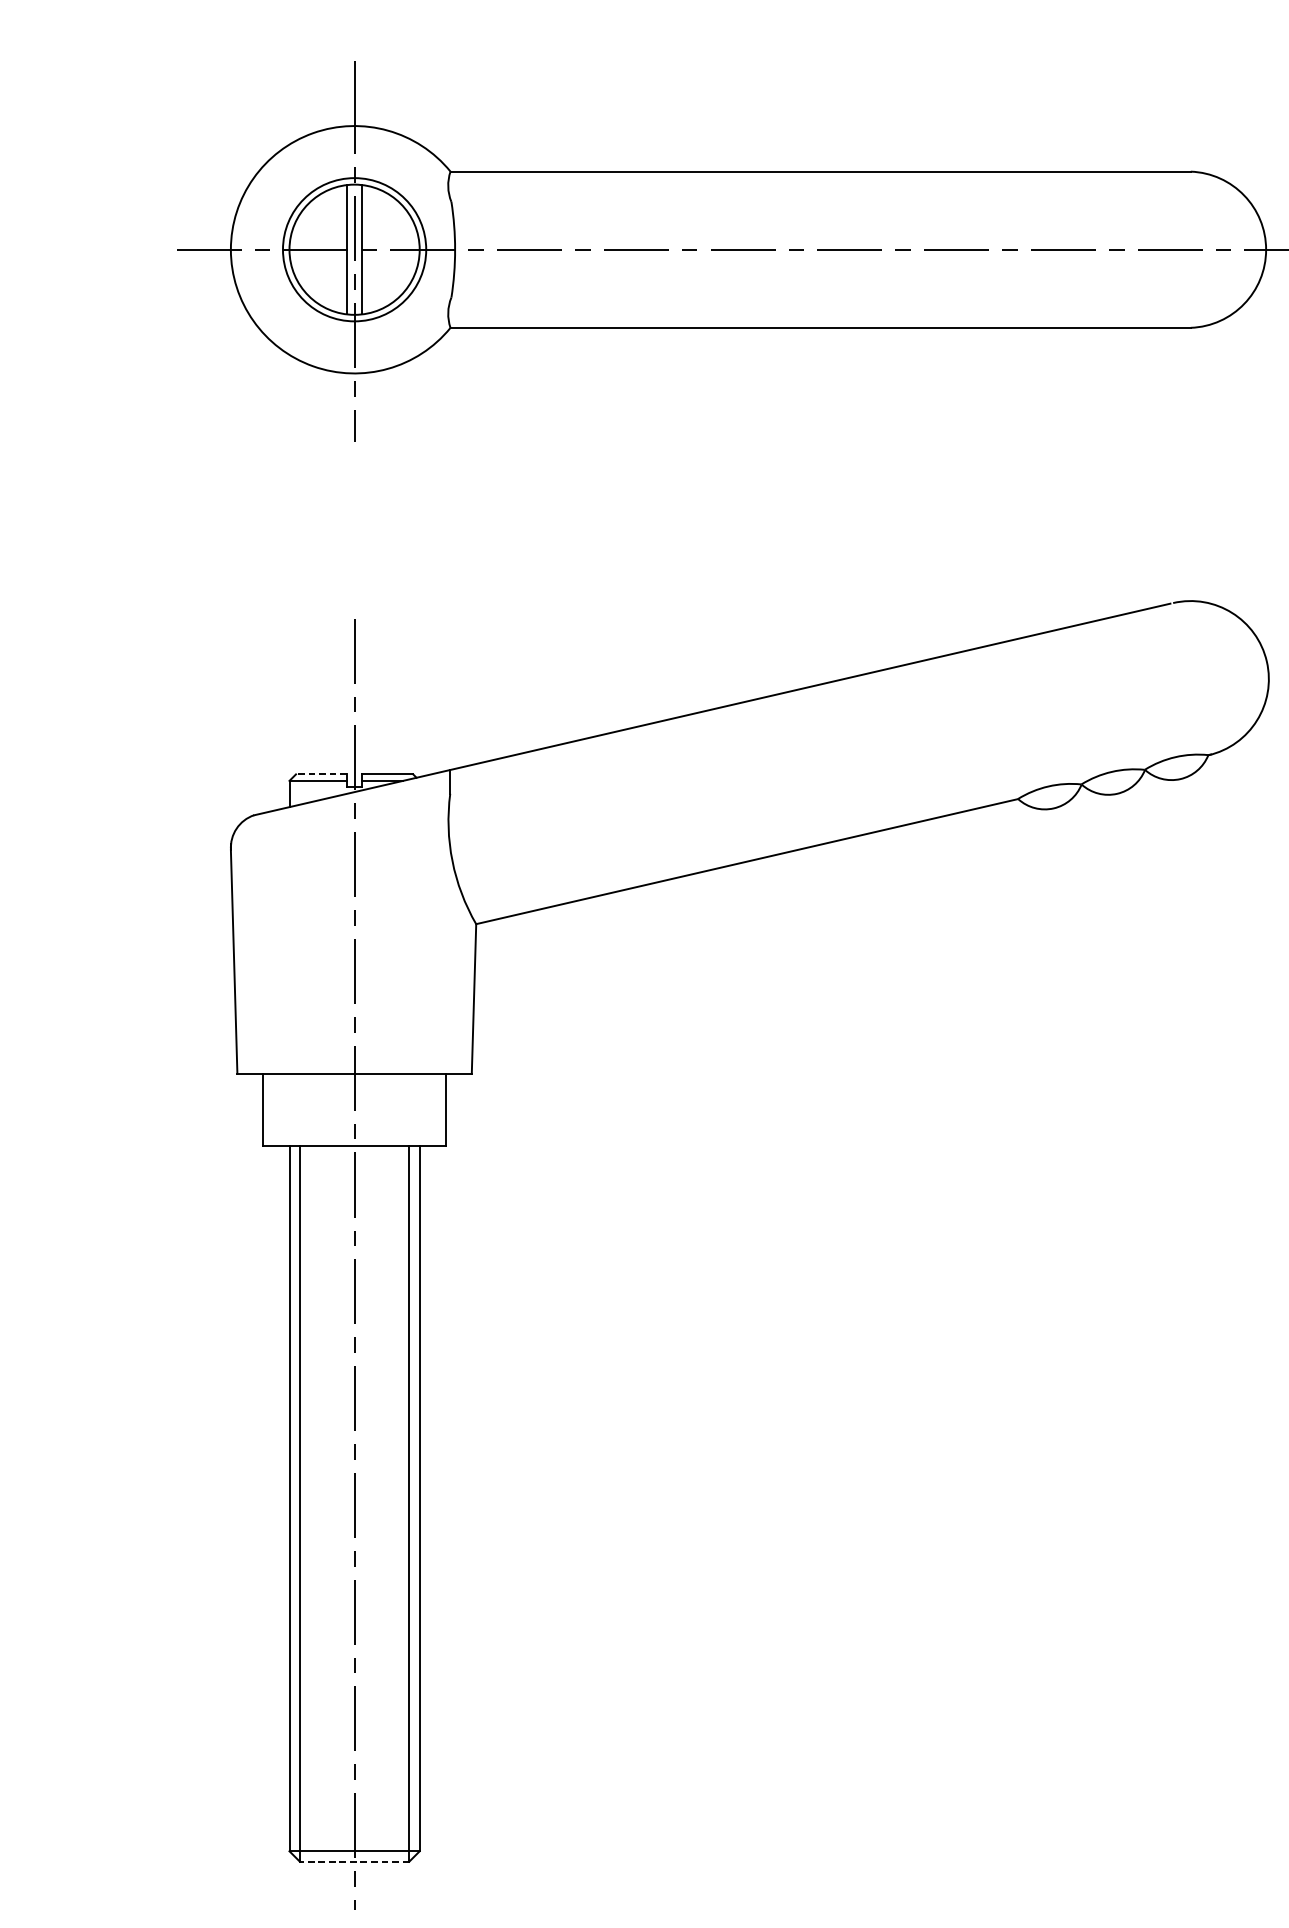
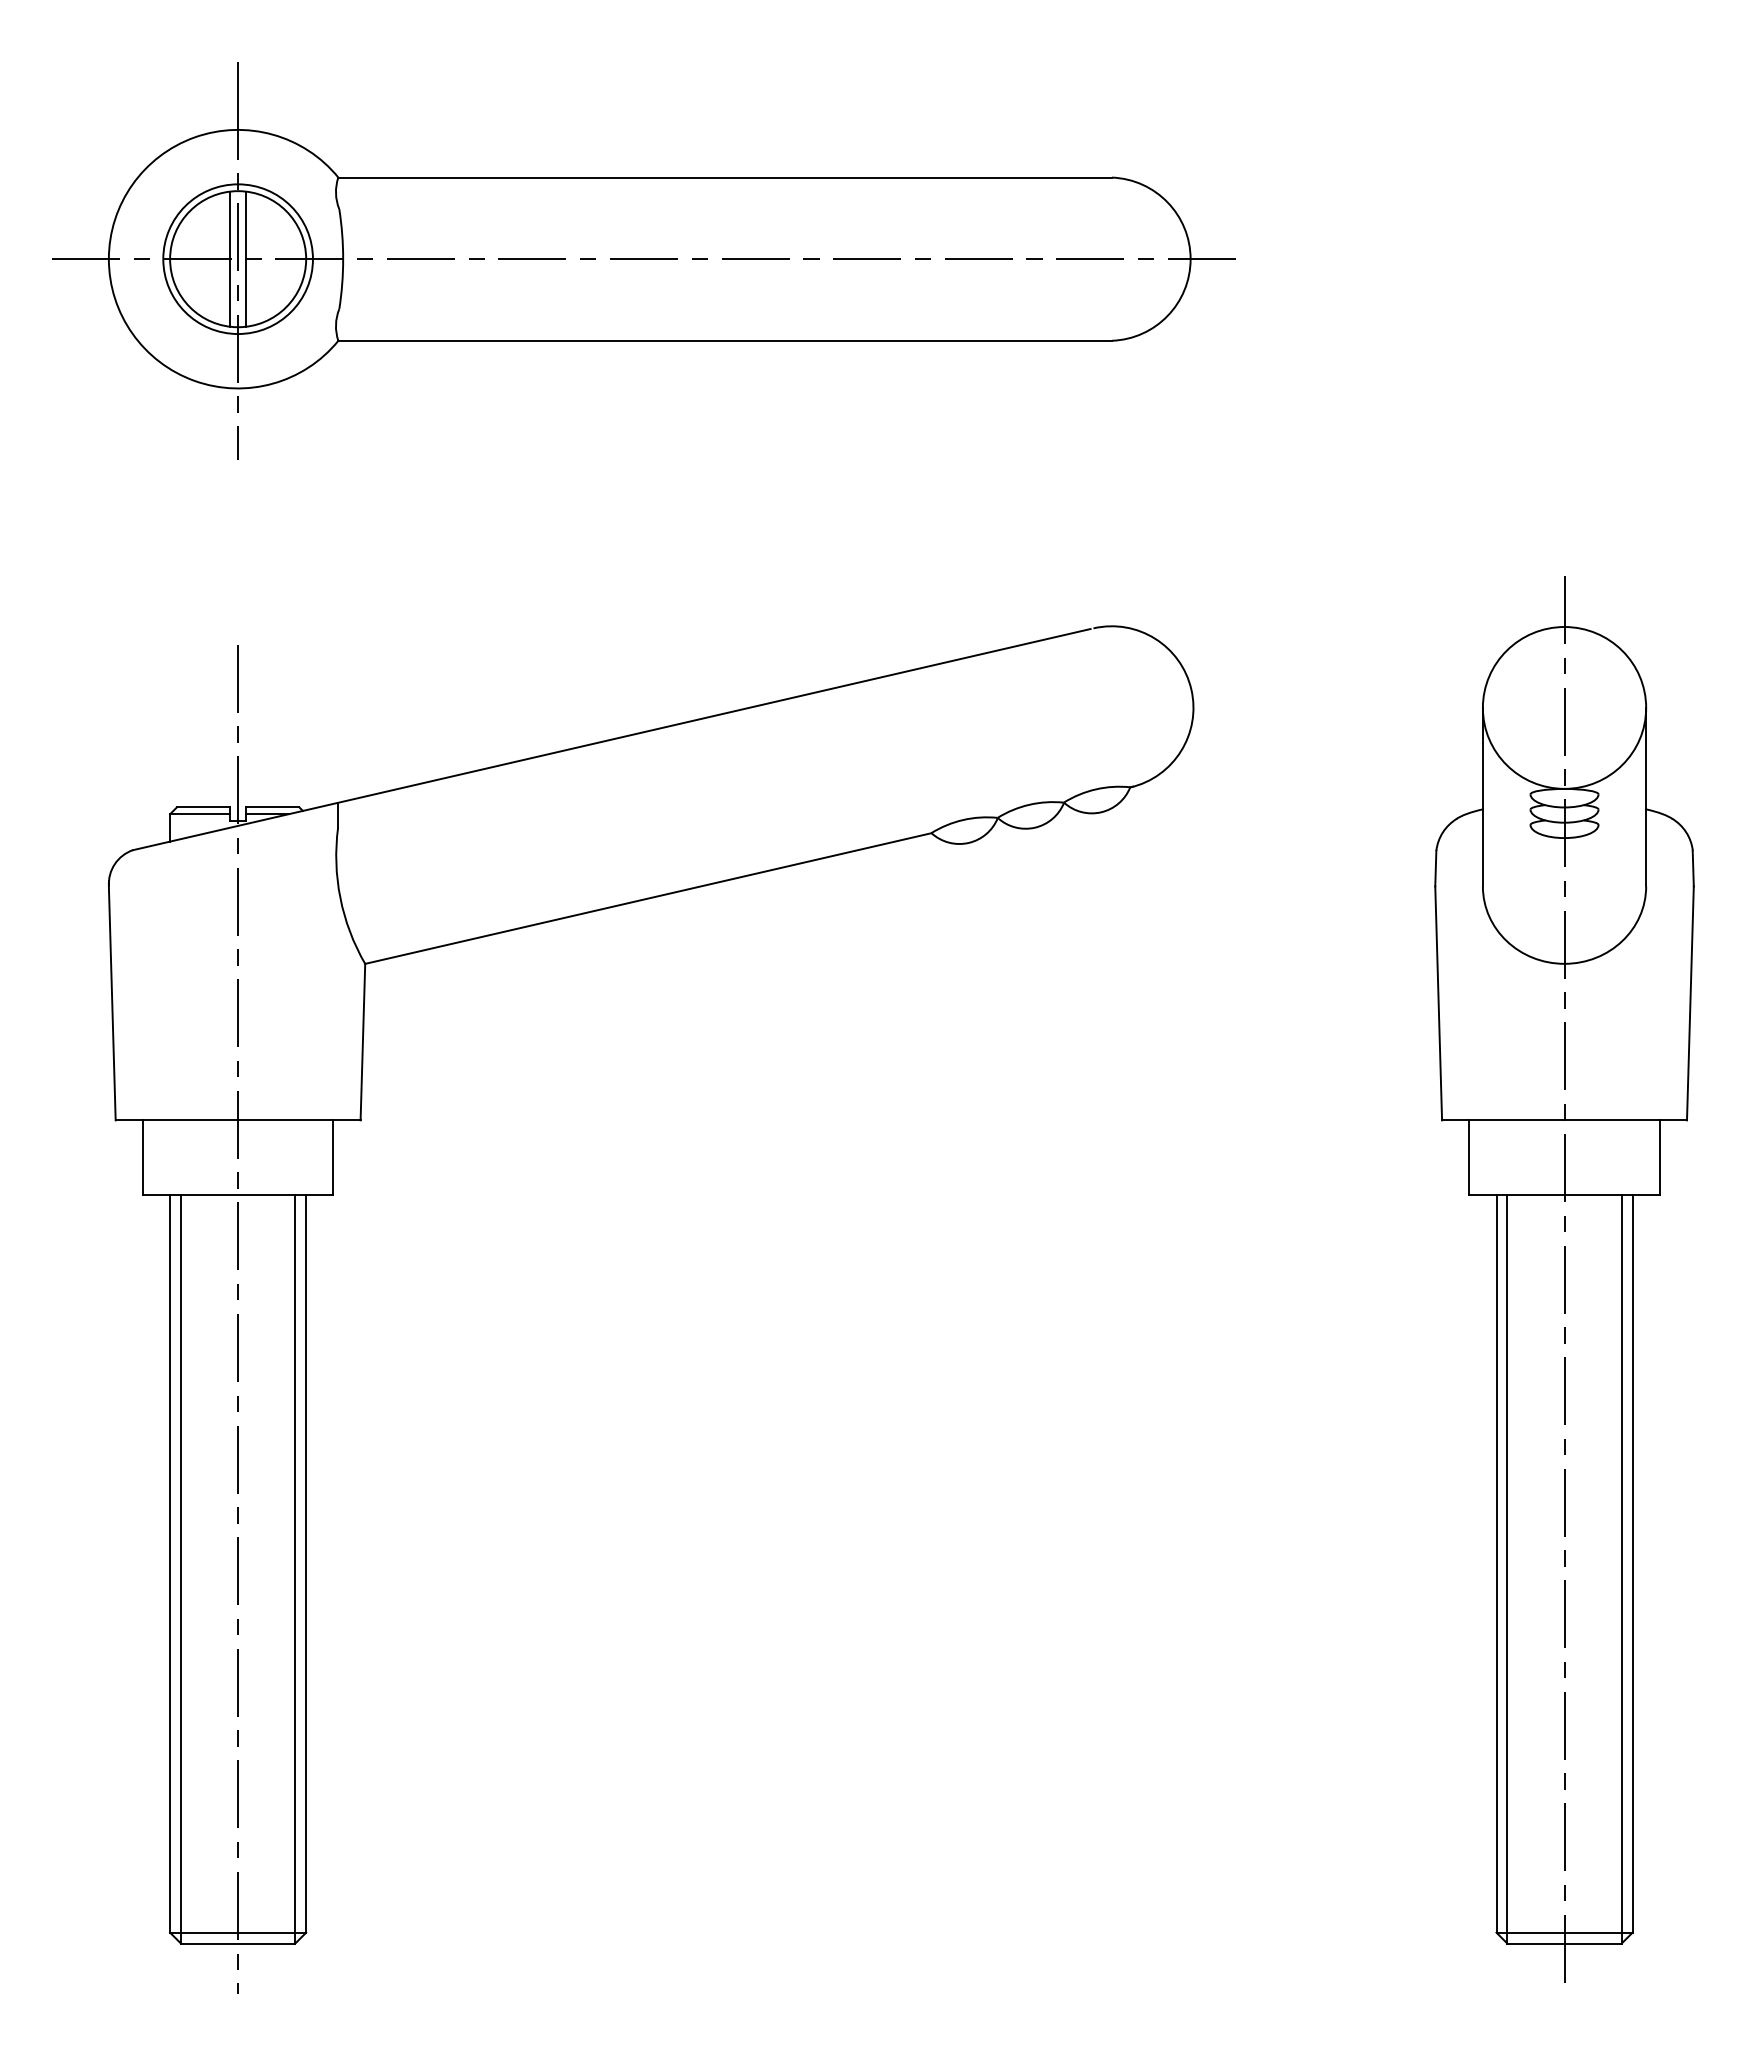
line: (321, 774) -> (203, 807), dashed -> solid
line: (353, 1861) -> (237, 1943), dashed -> solid

